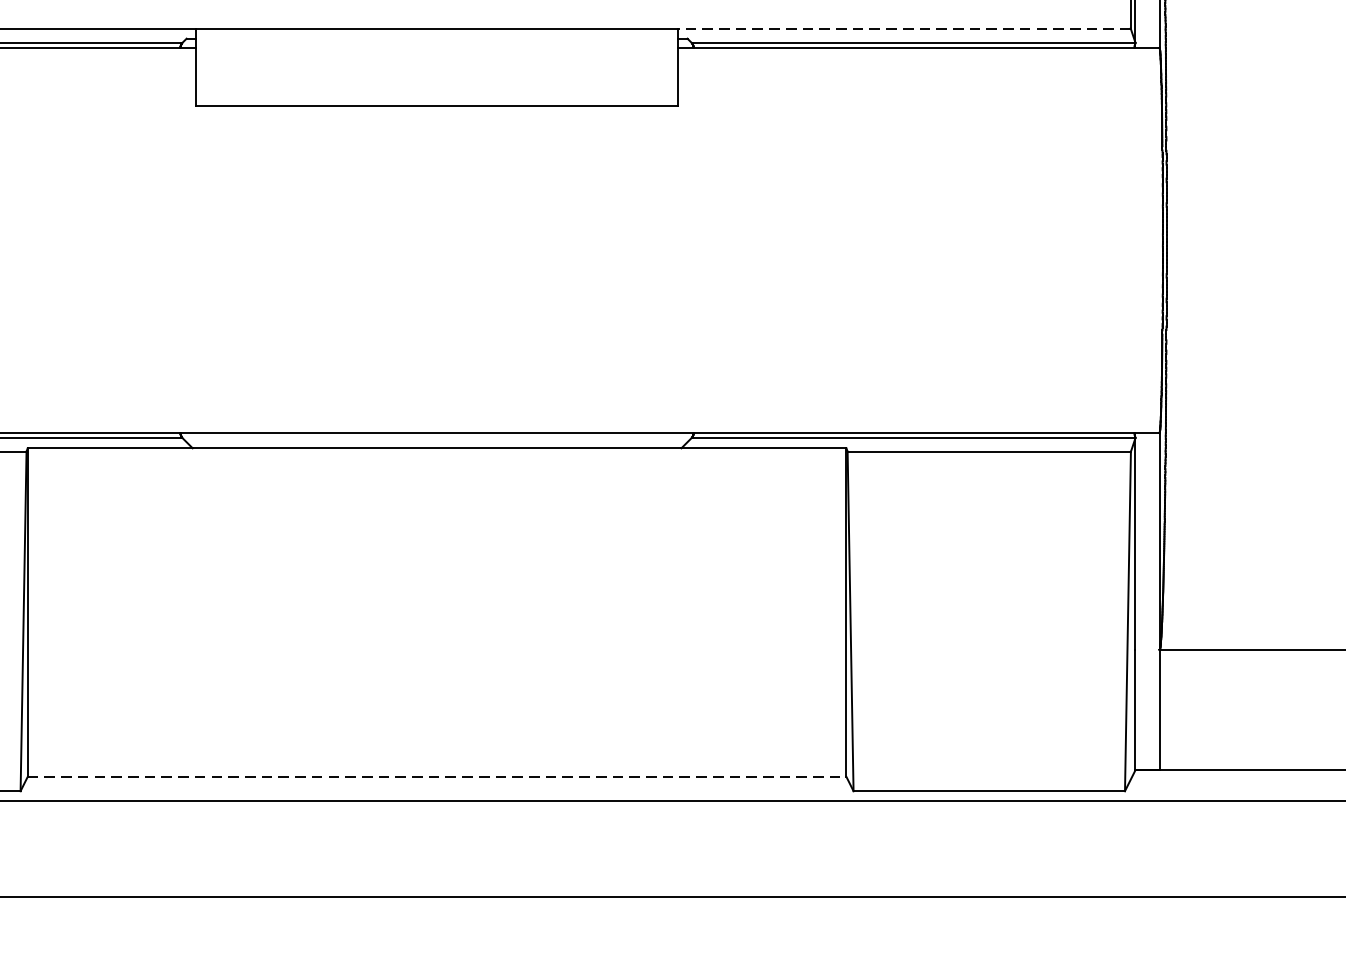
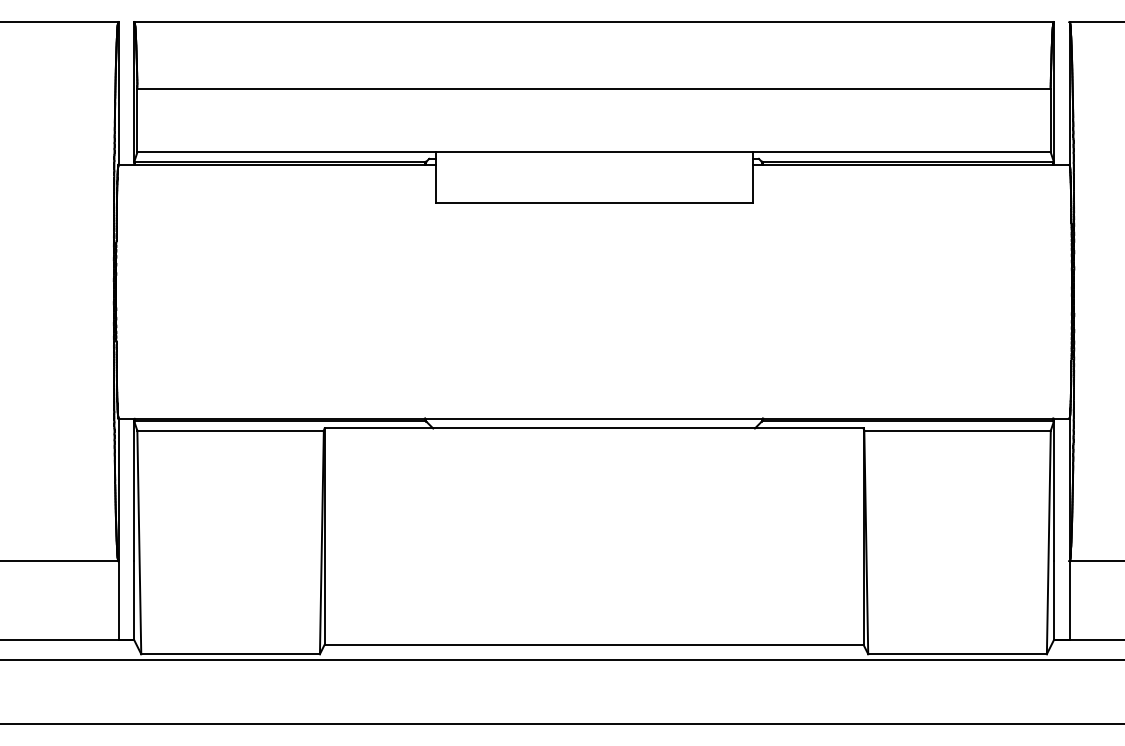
line: (904, 28) -> (901, 152), dashed -> solid
line: (437, 776) -> (594, 644), dashed -> solid

